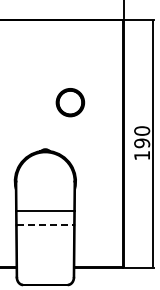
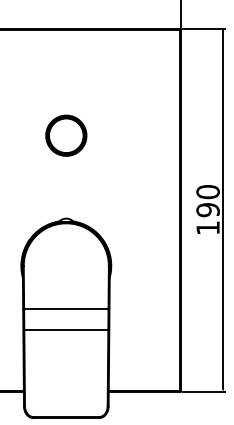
part: (70, 102) -> (66, 135), moved
line: (45, 225) -> (66, 330), dashed -> solid

